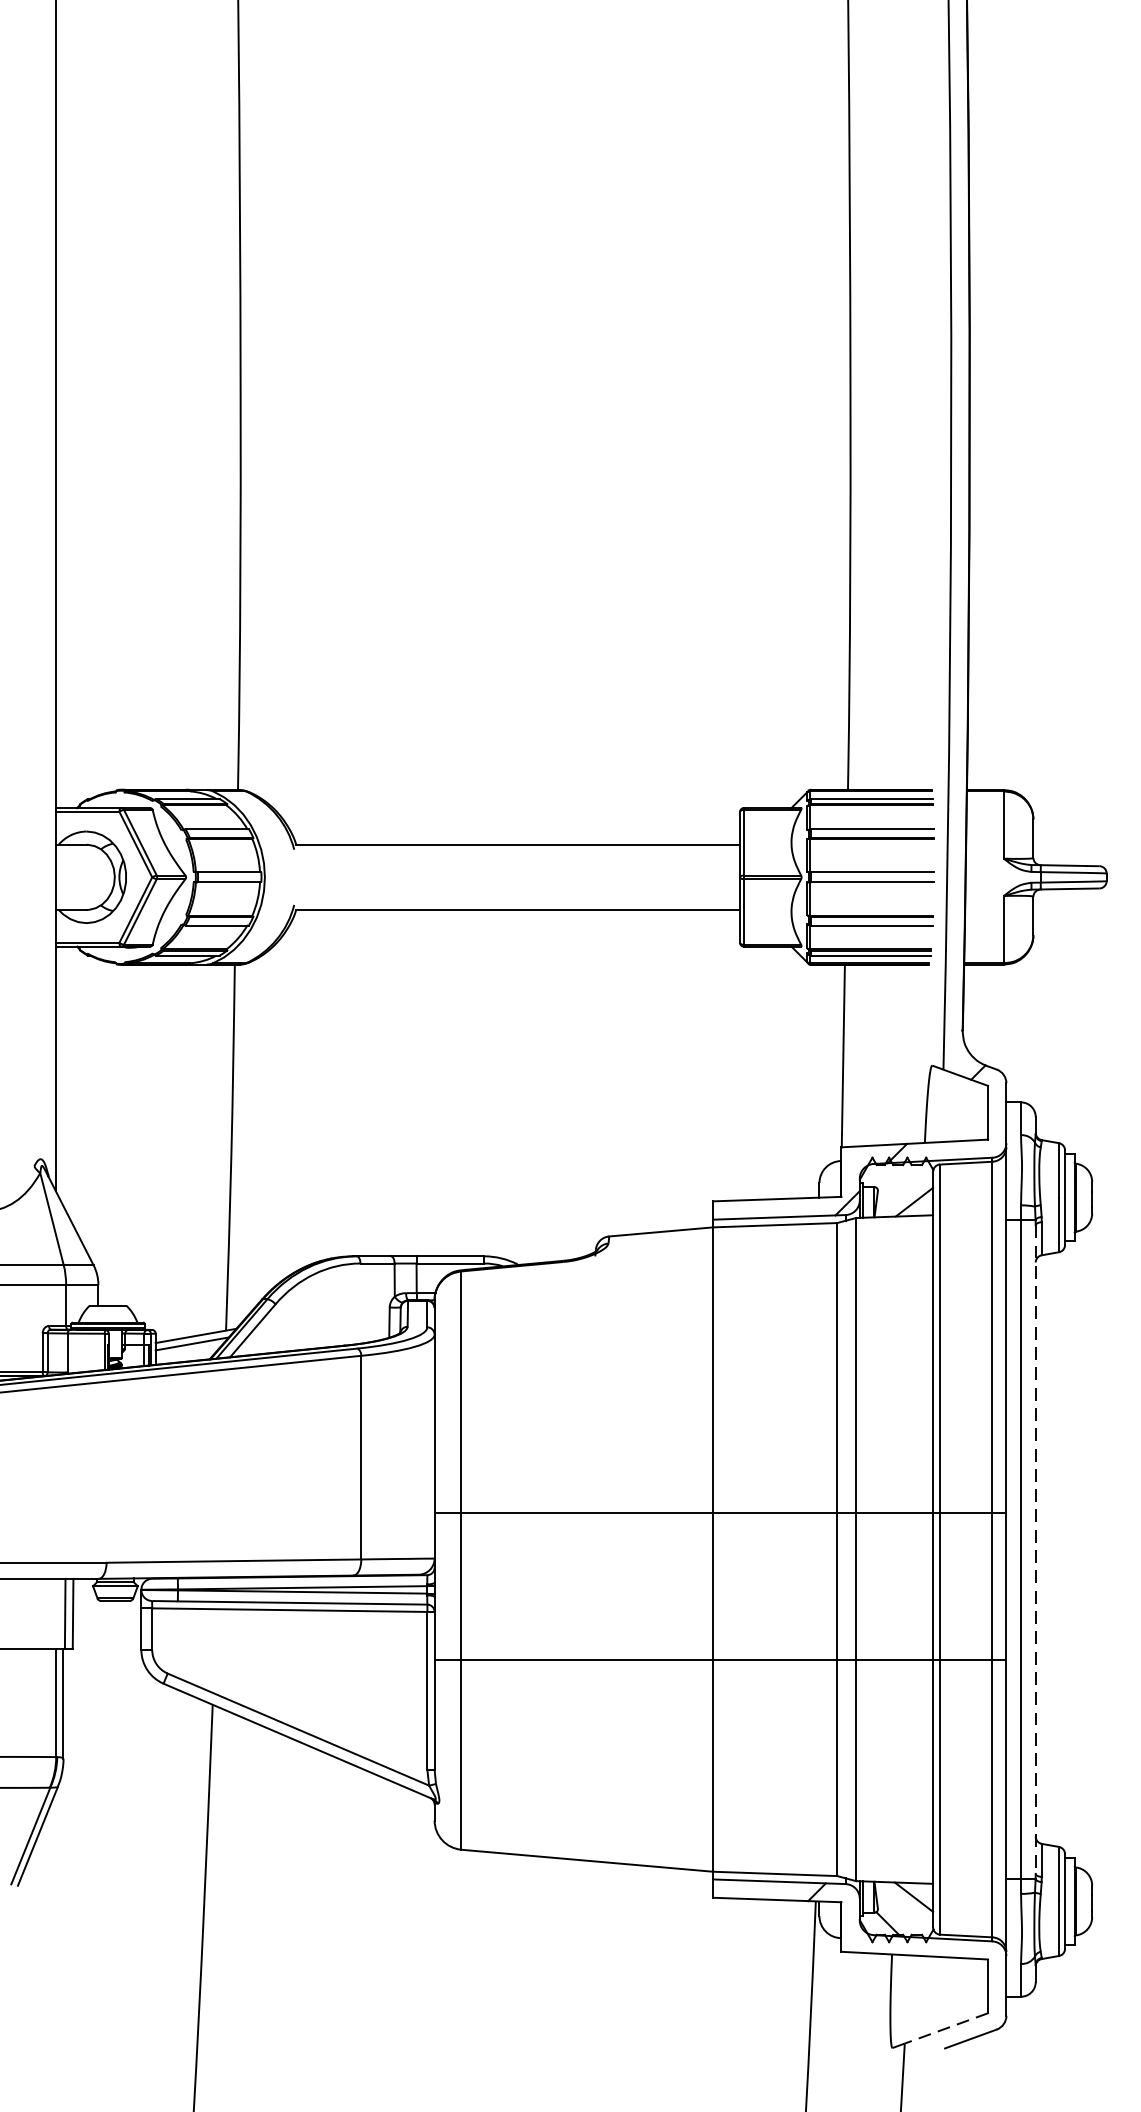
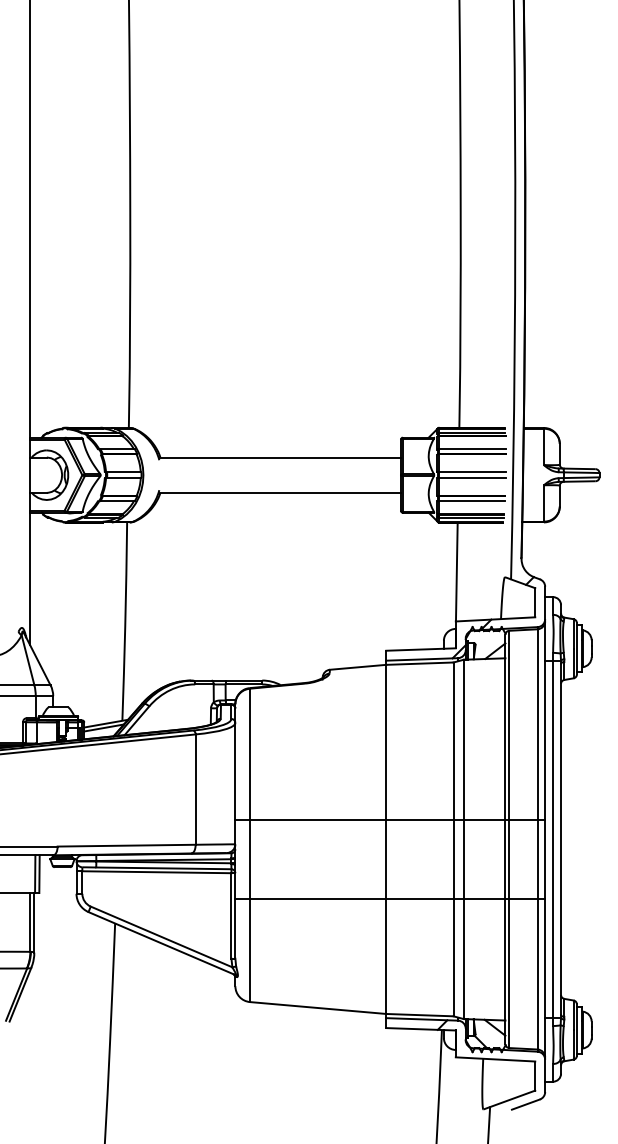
line: (1036, 1549) -> (561, 839), dashed -> solid
line: (946, 2029) -> (512, 1099), dashed -> solid

